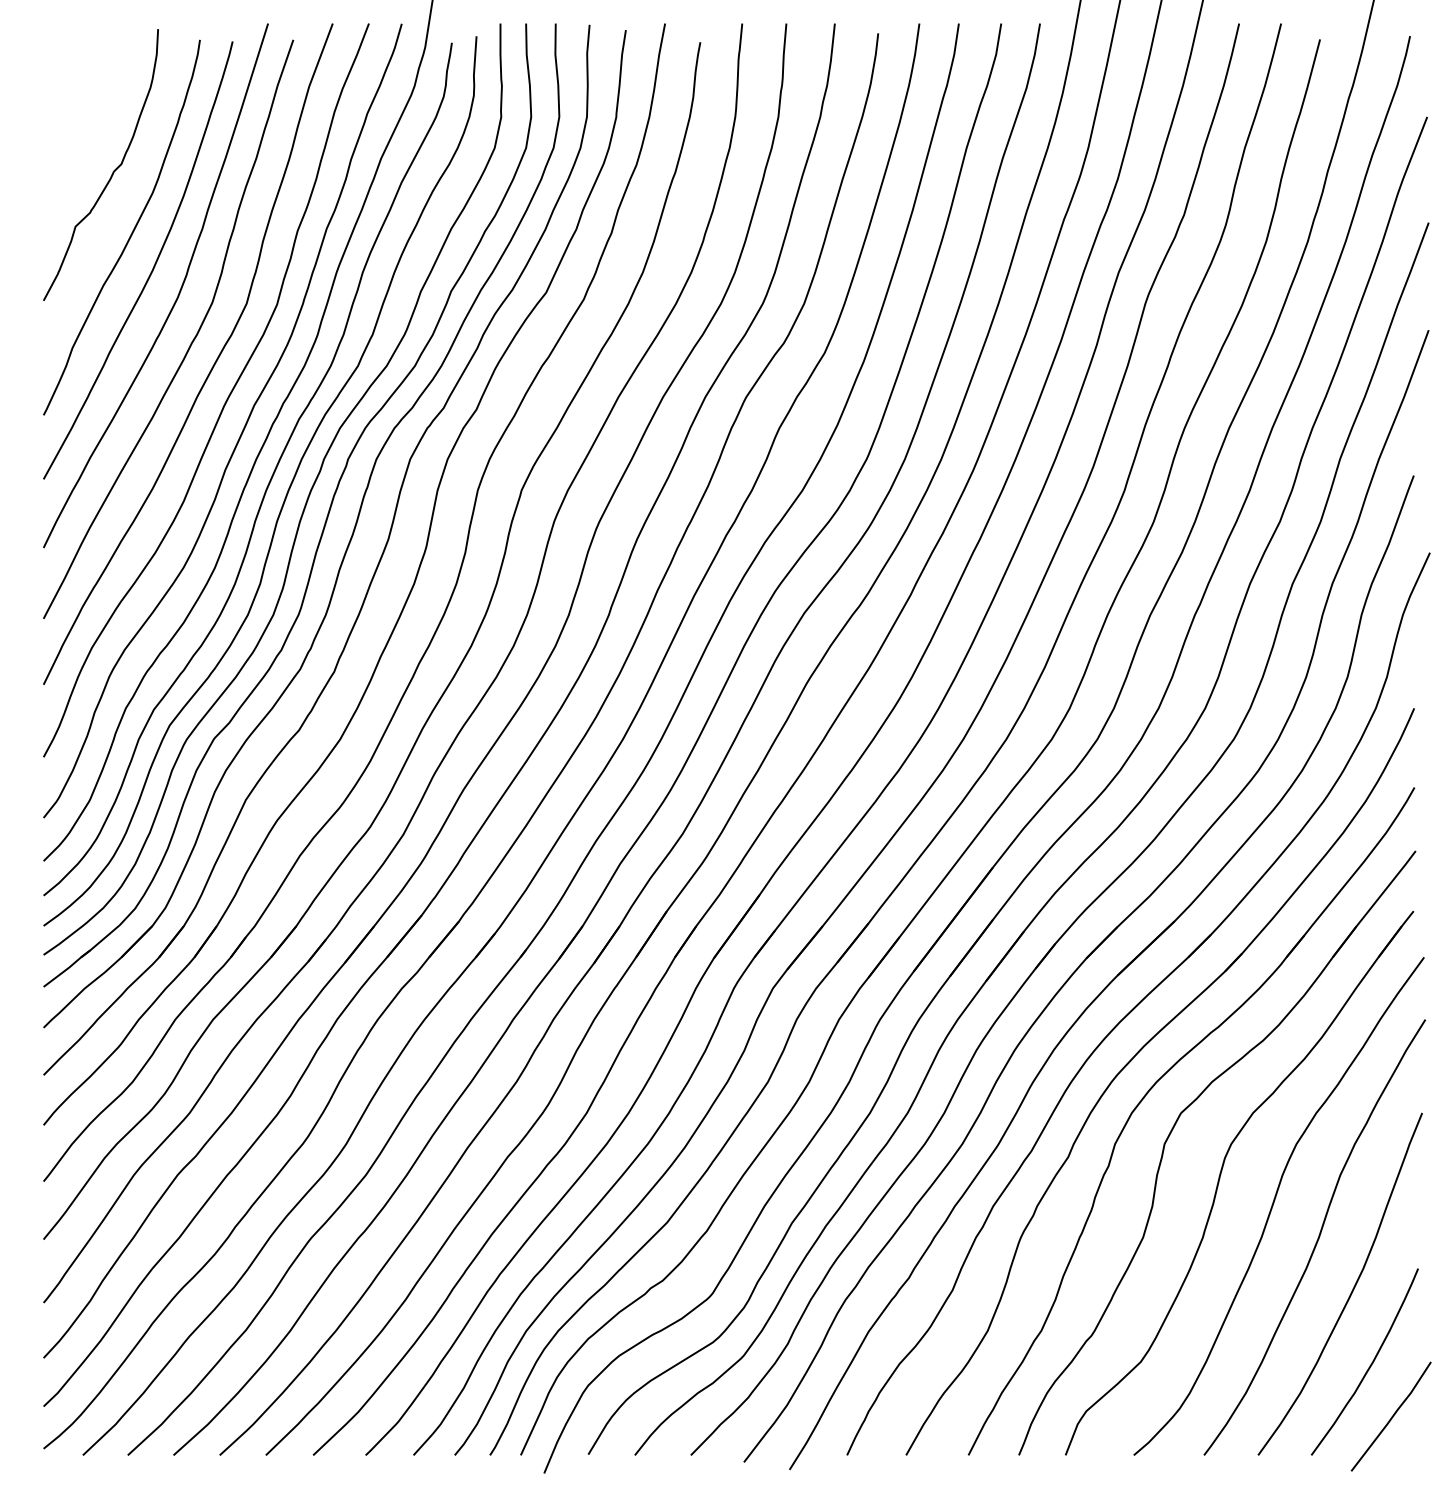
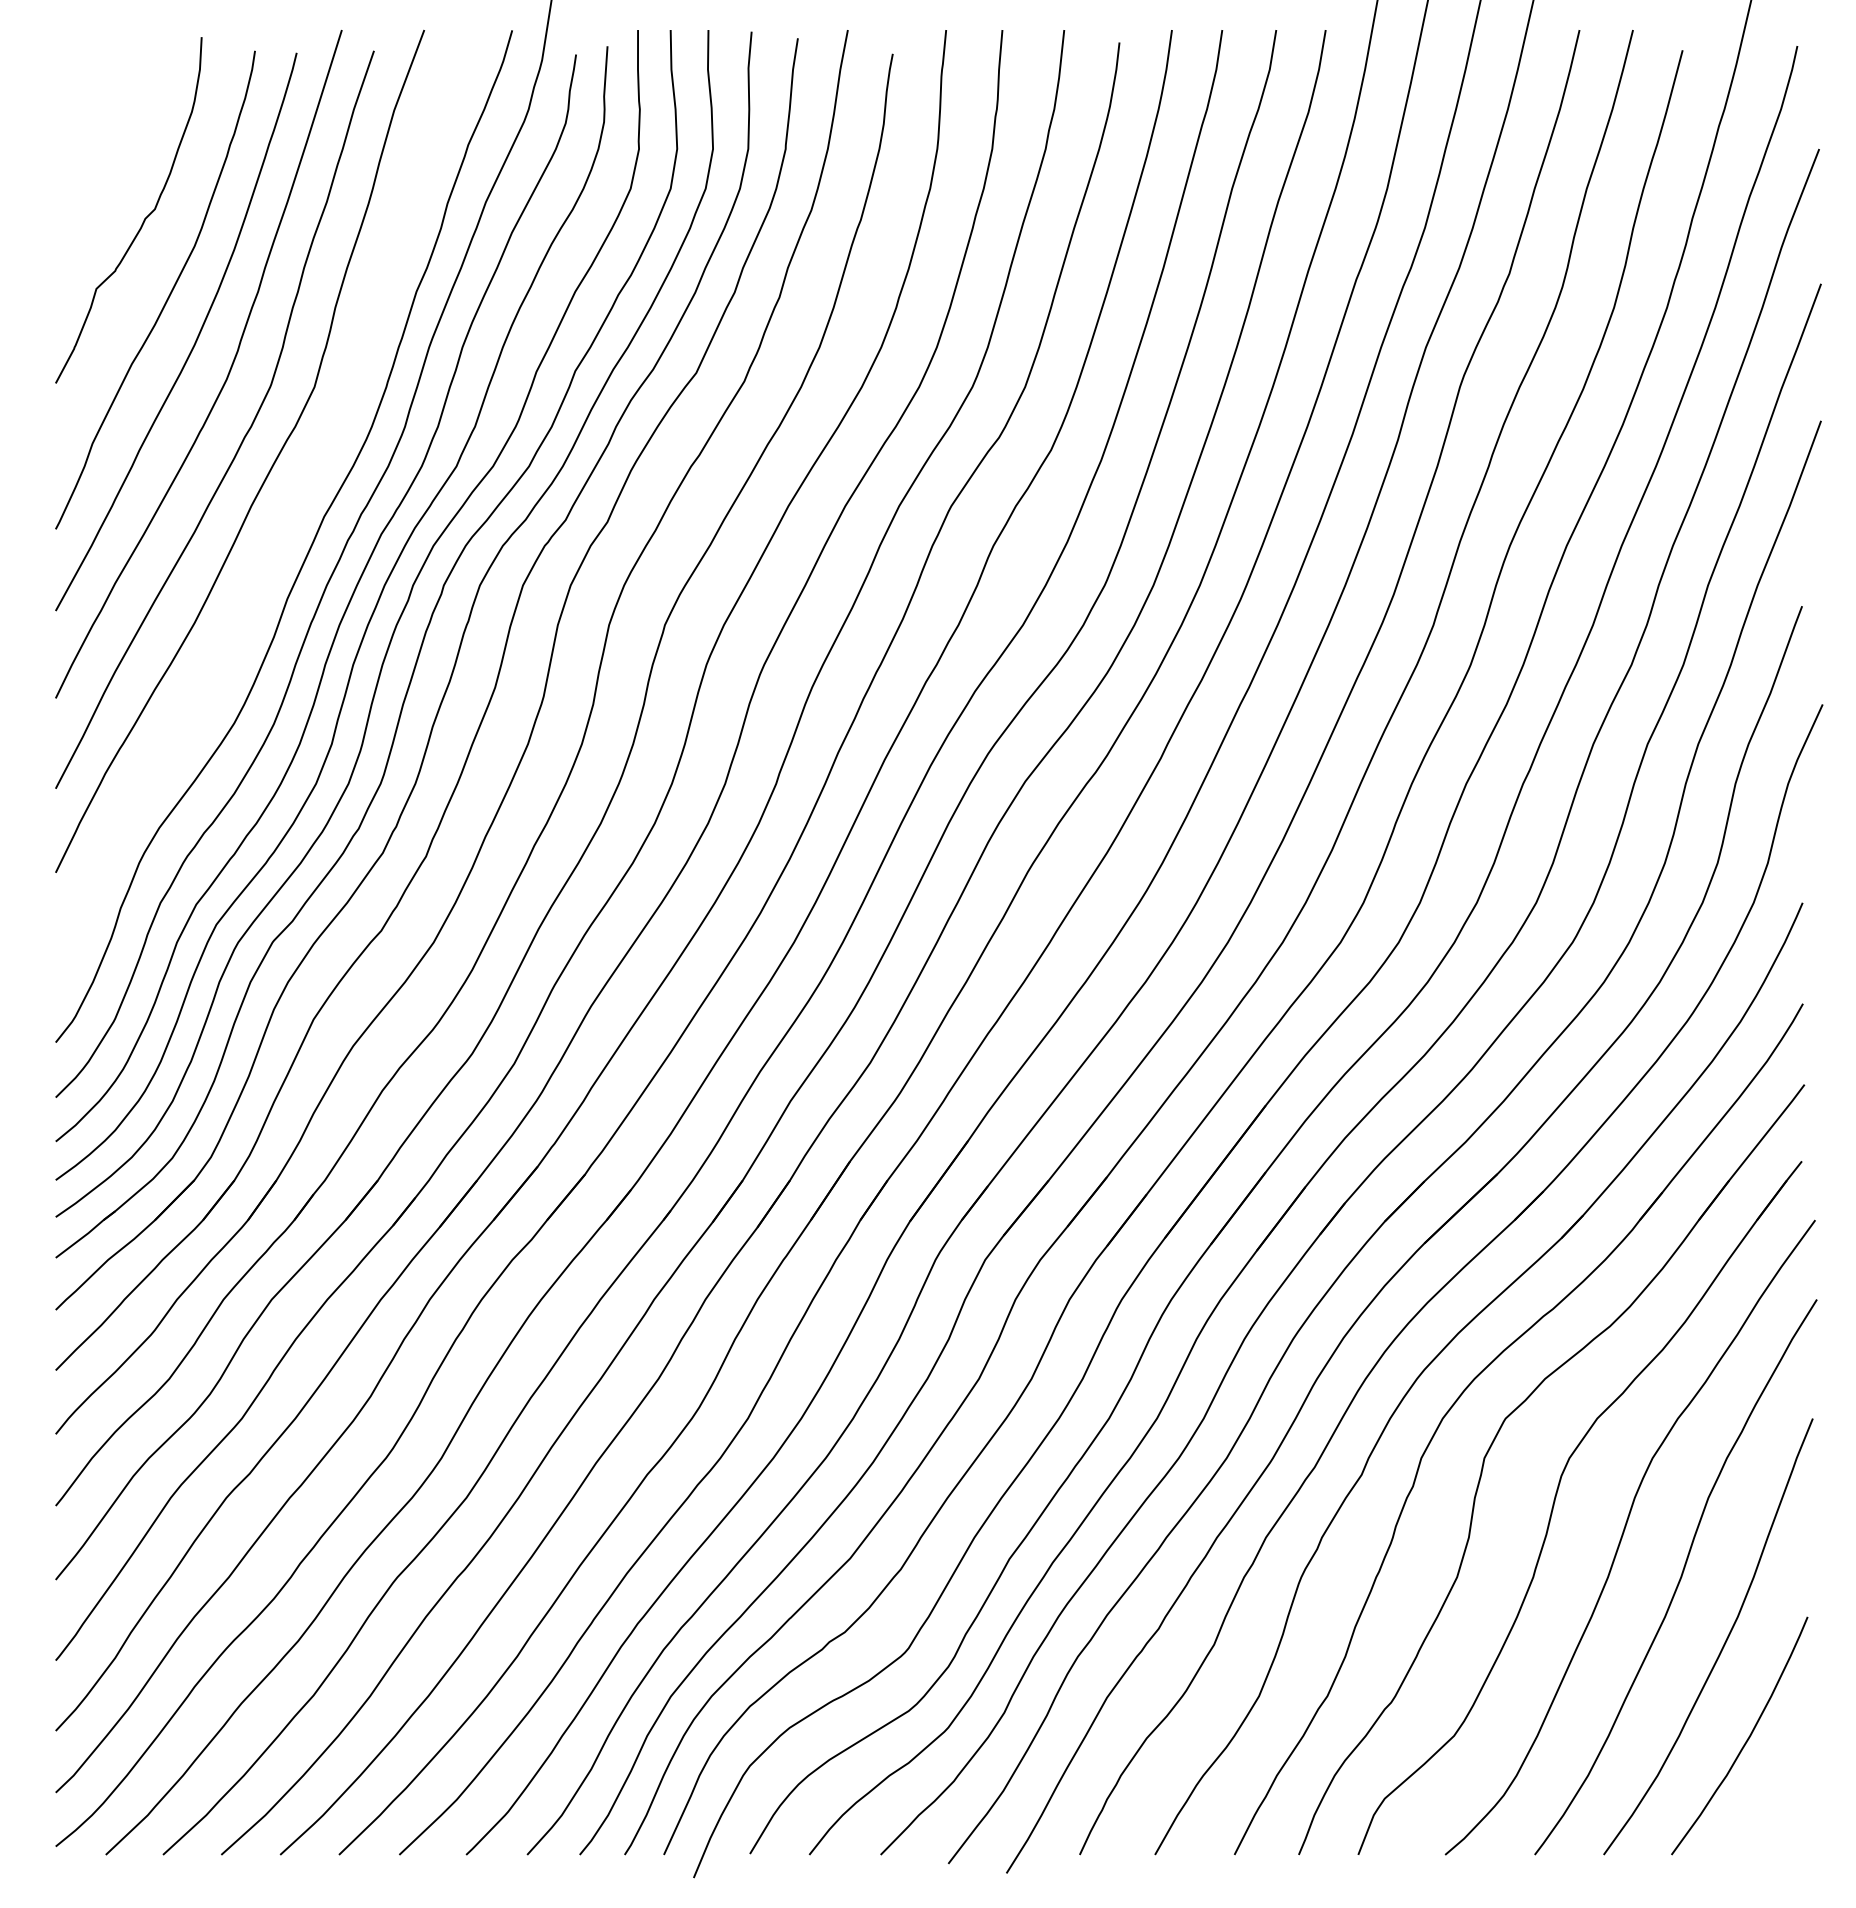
curve: (226, 399) -> (288, 509), removed
line: (1392, 1416) -> (1774, 1805), removed

